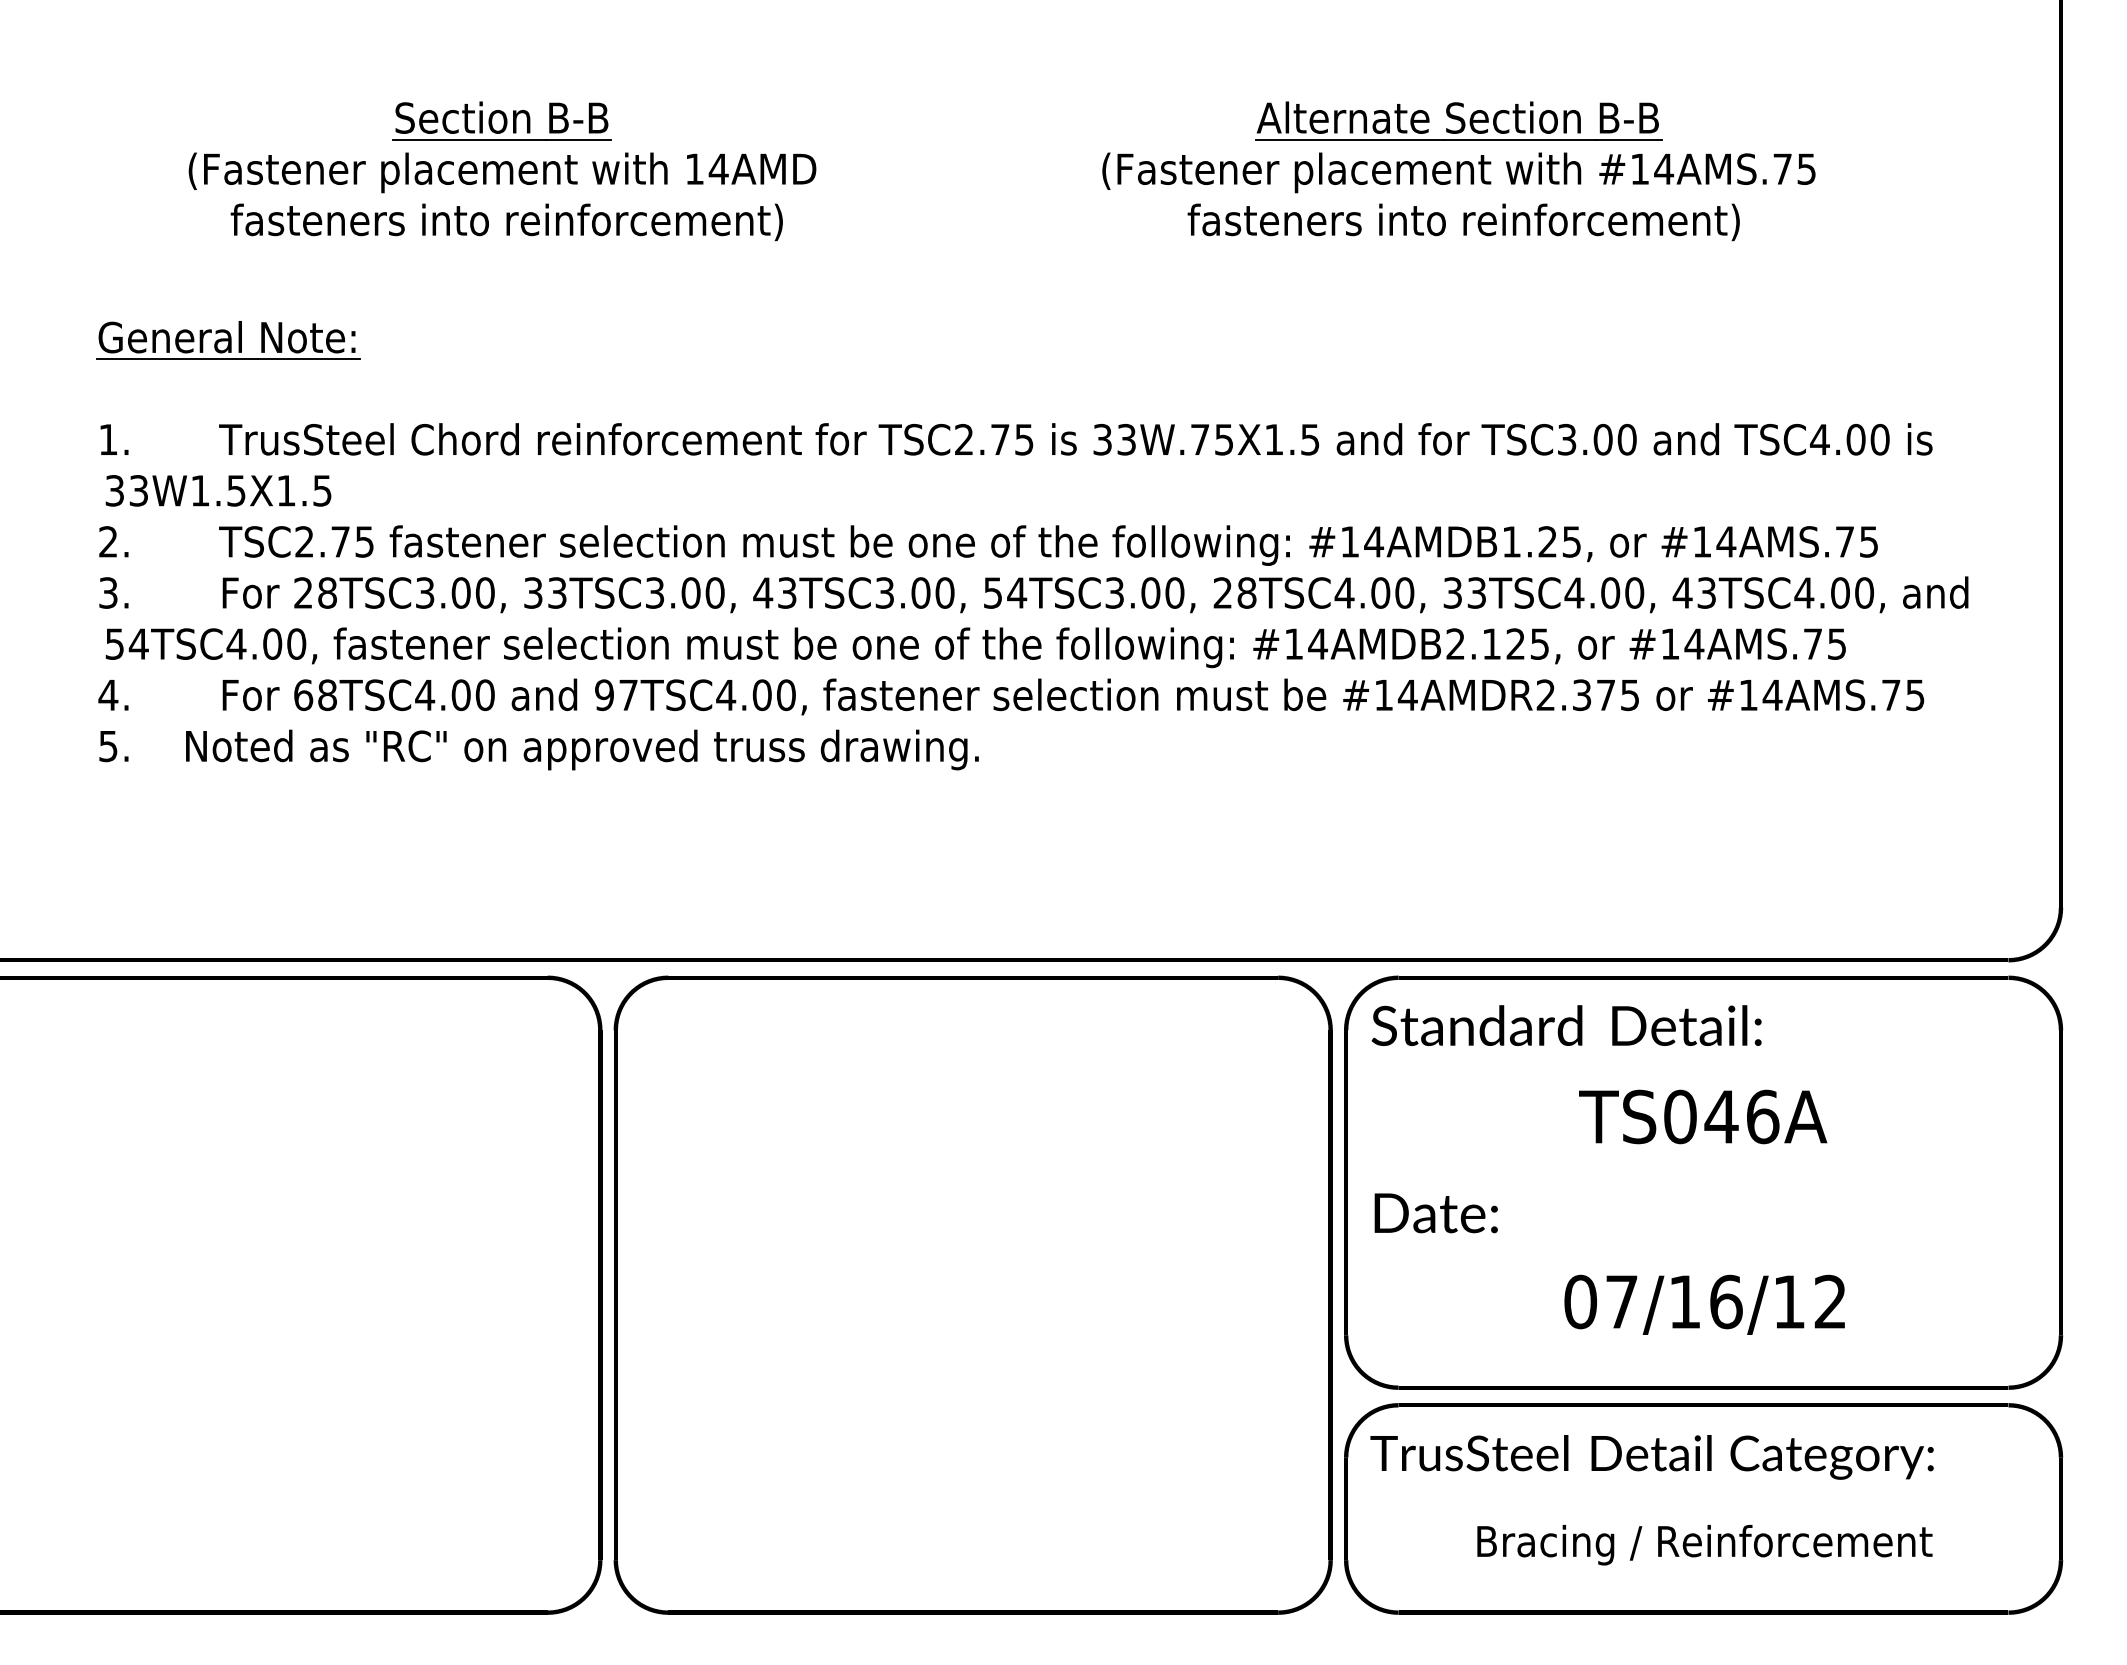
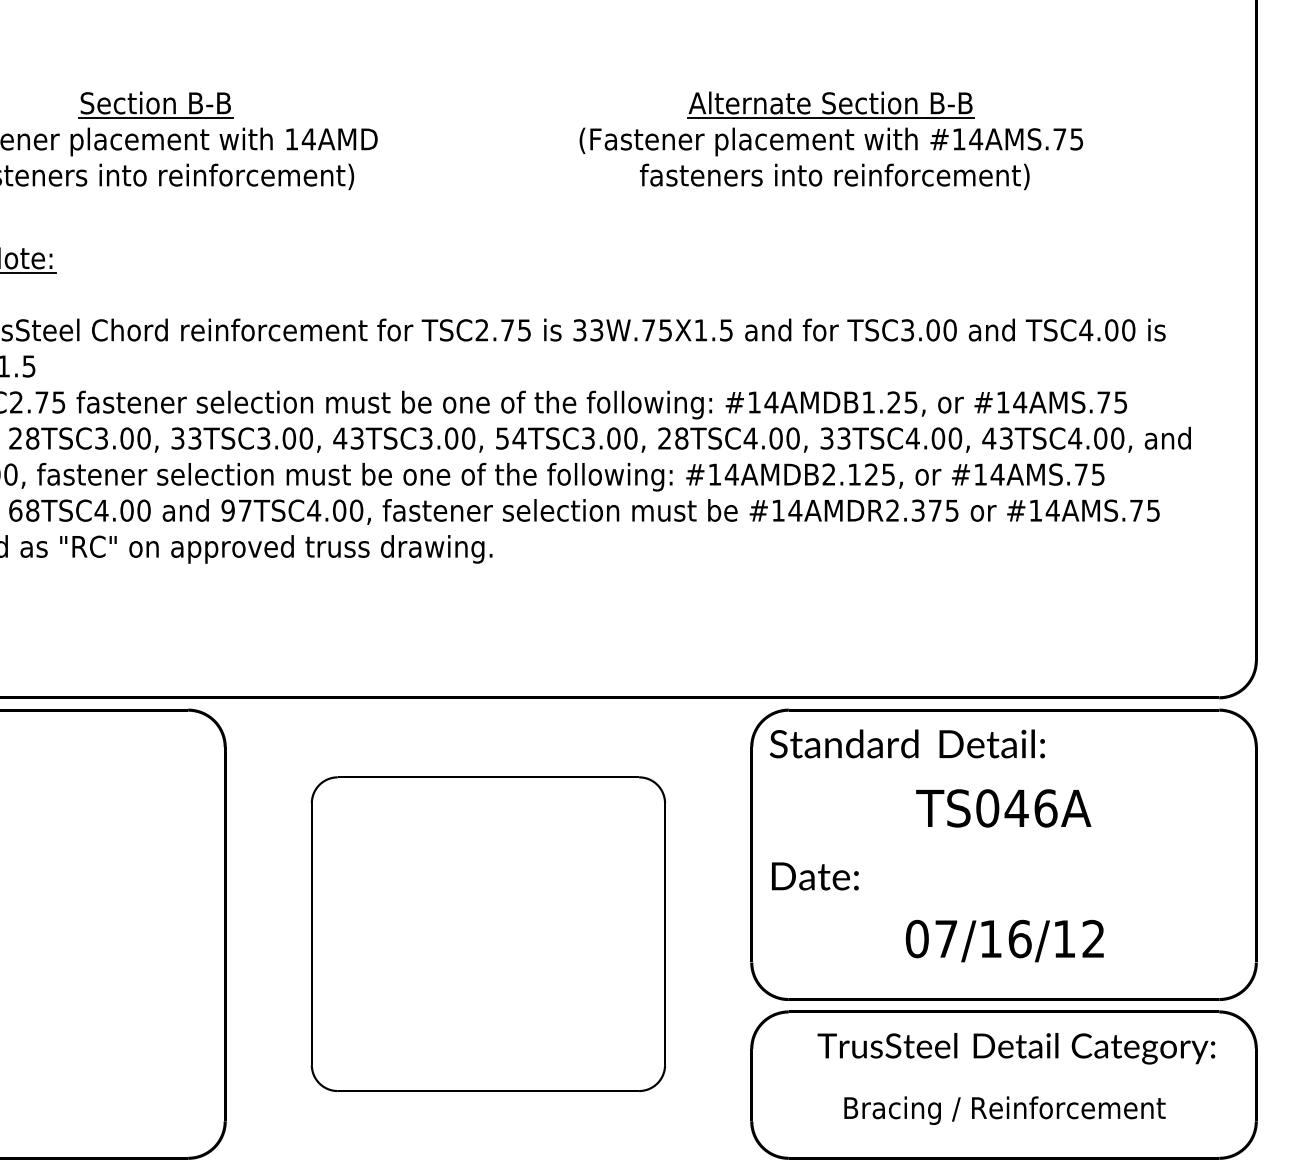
part: (972, 1294) -> (487, 933), size x0.7
text: (1651, 1457) -> (1015, 1048), moved

